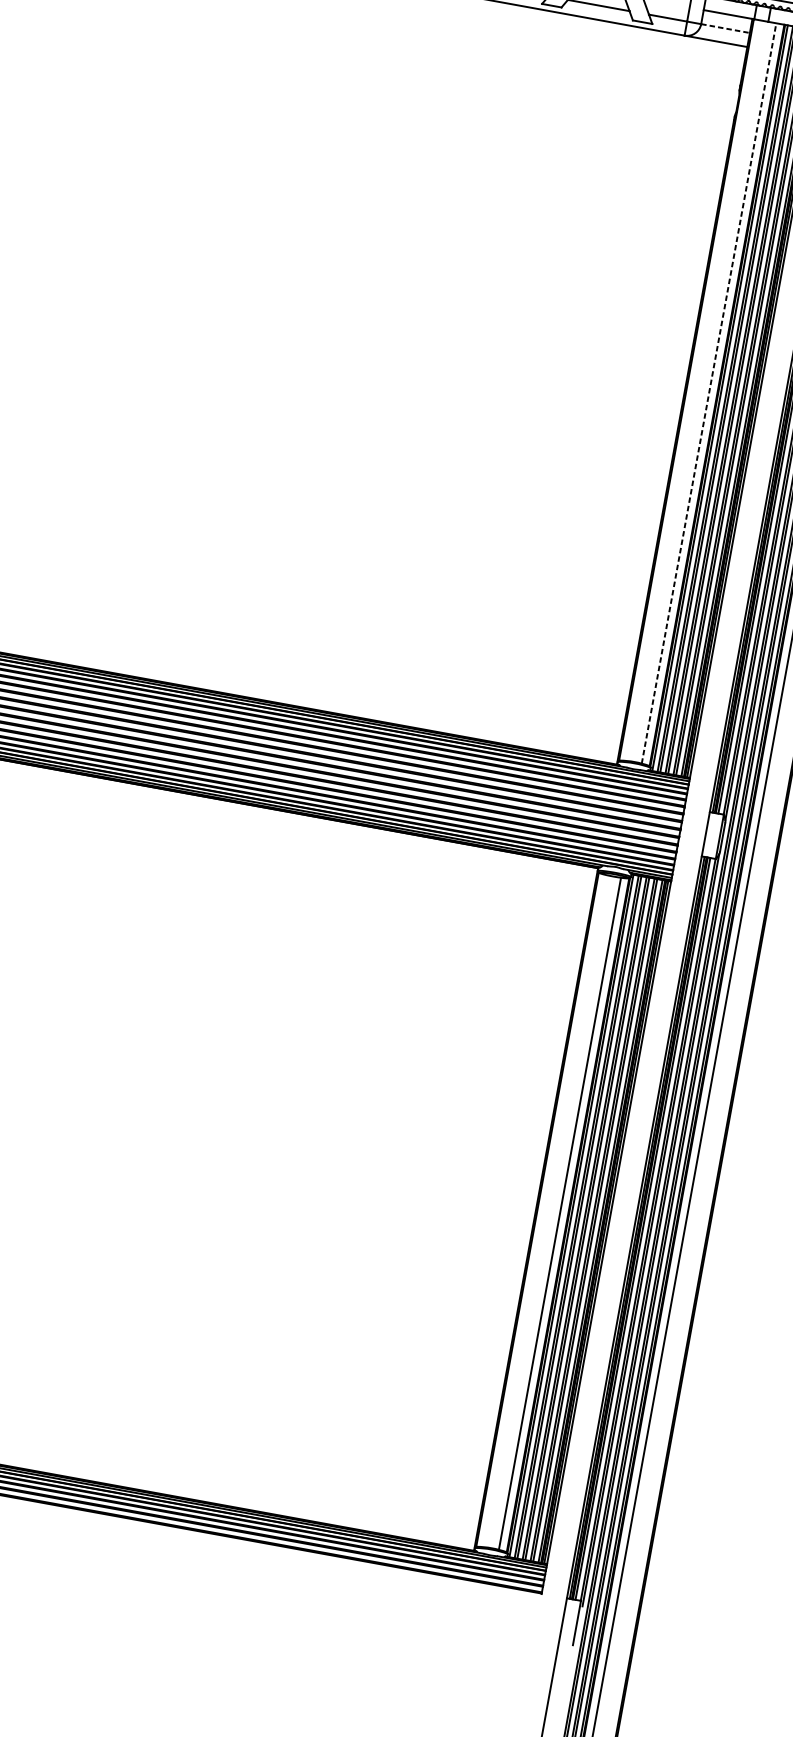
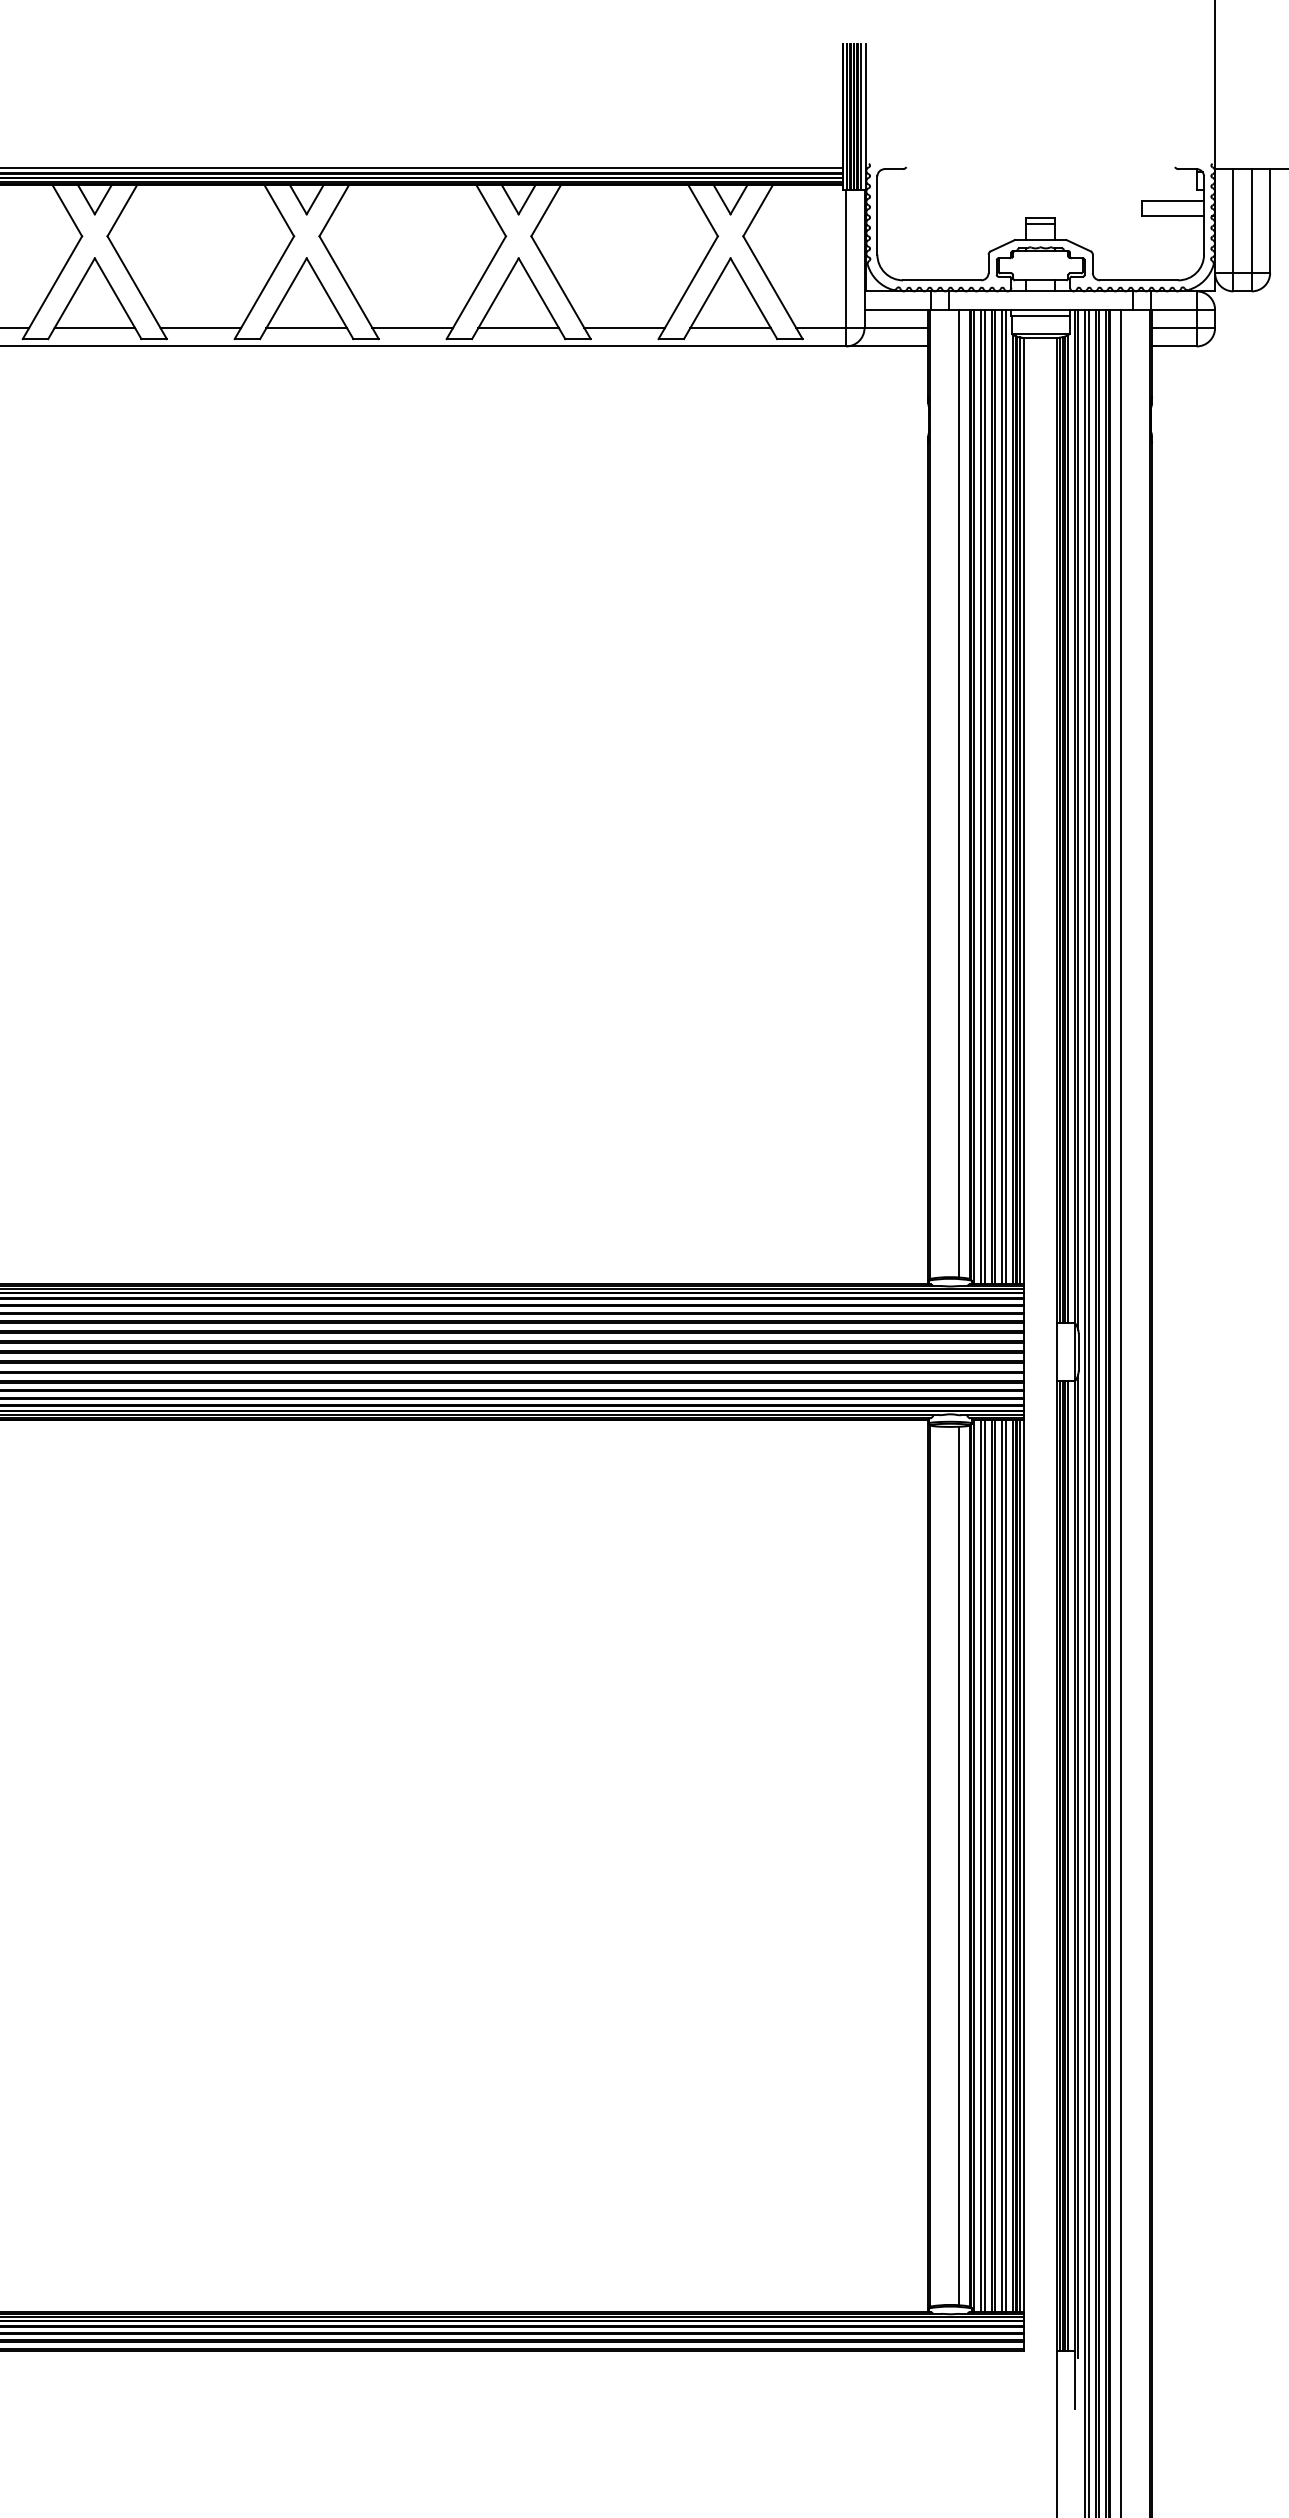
line: (725, 28) -> (896, 328), dashed -> solid
line: (709, 393) -> (959, 793), dashed -> solid

